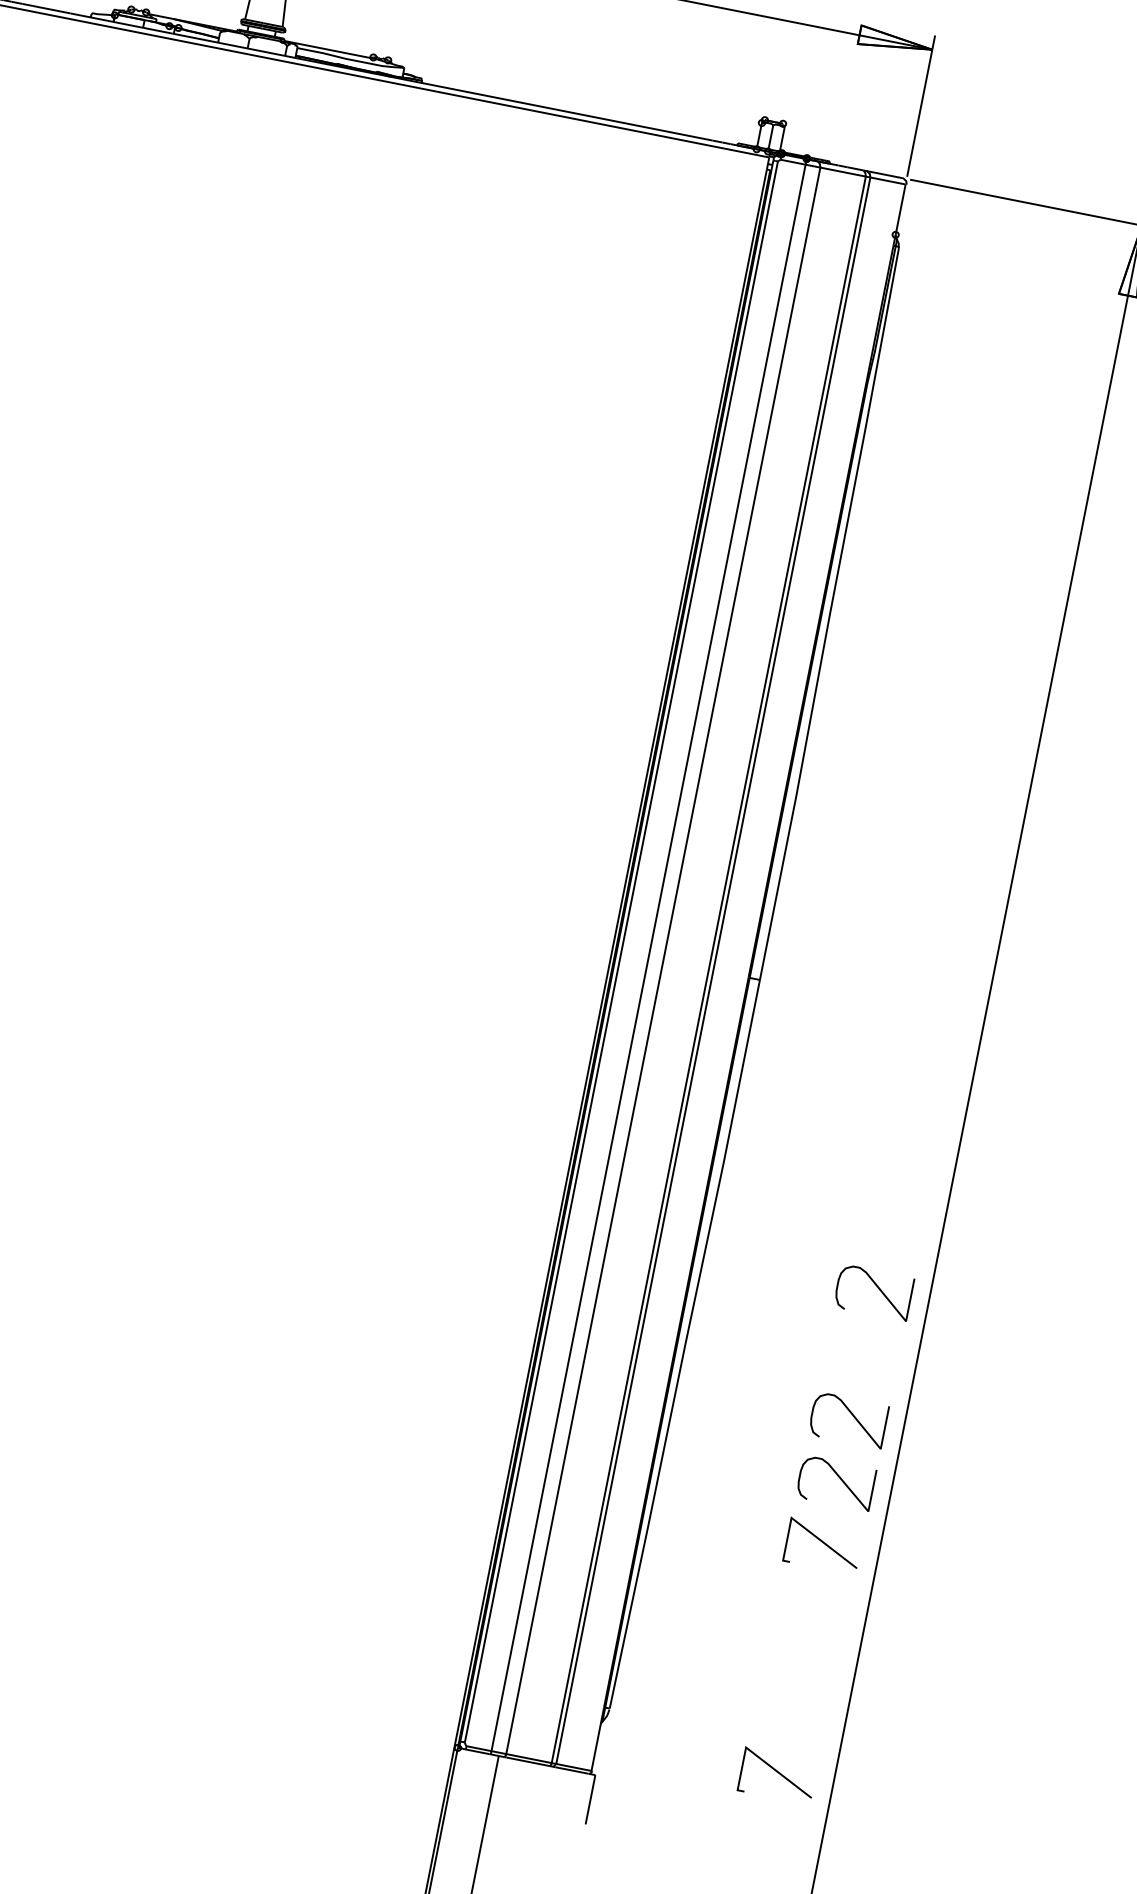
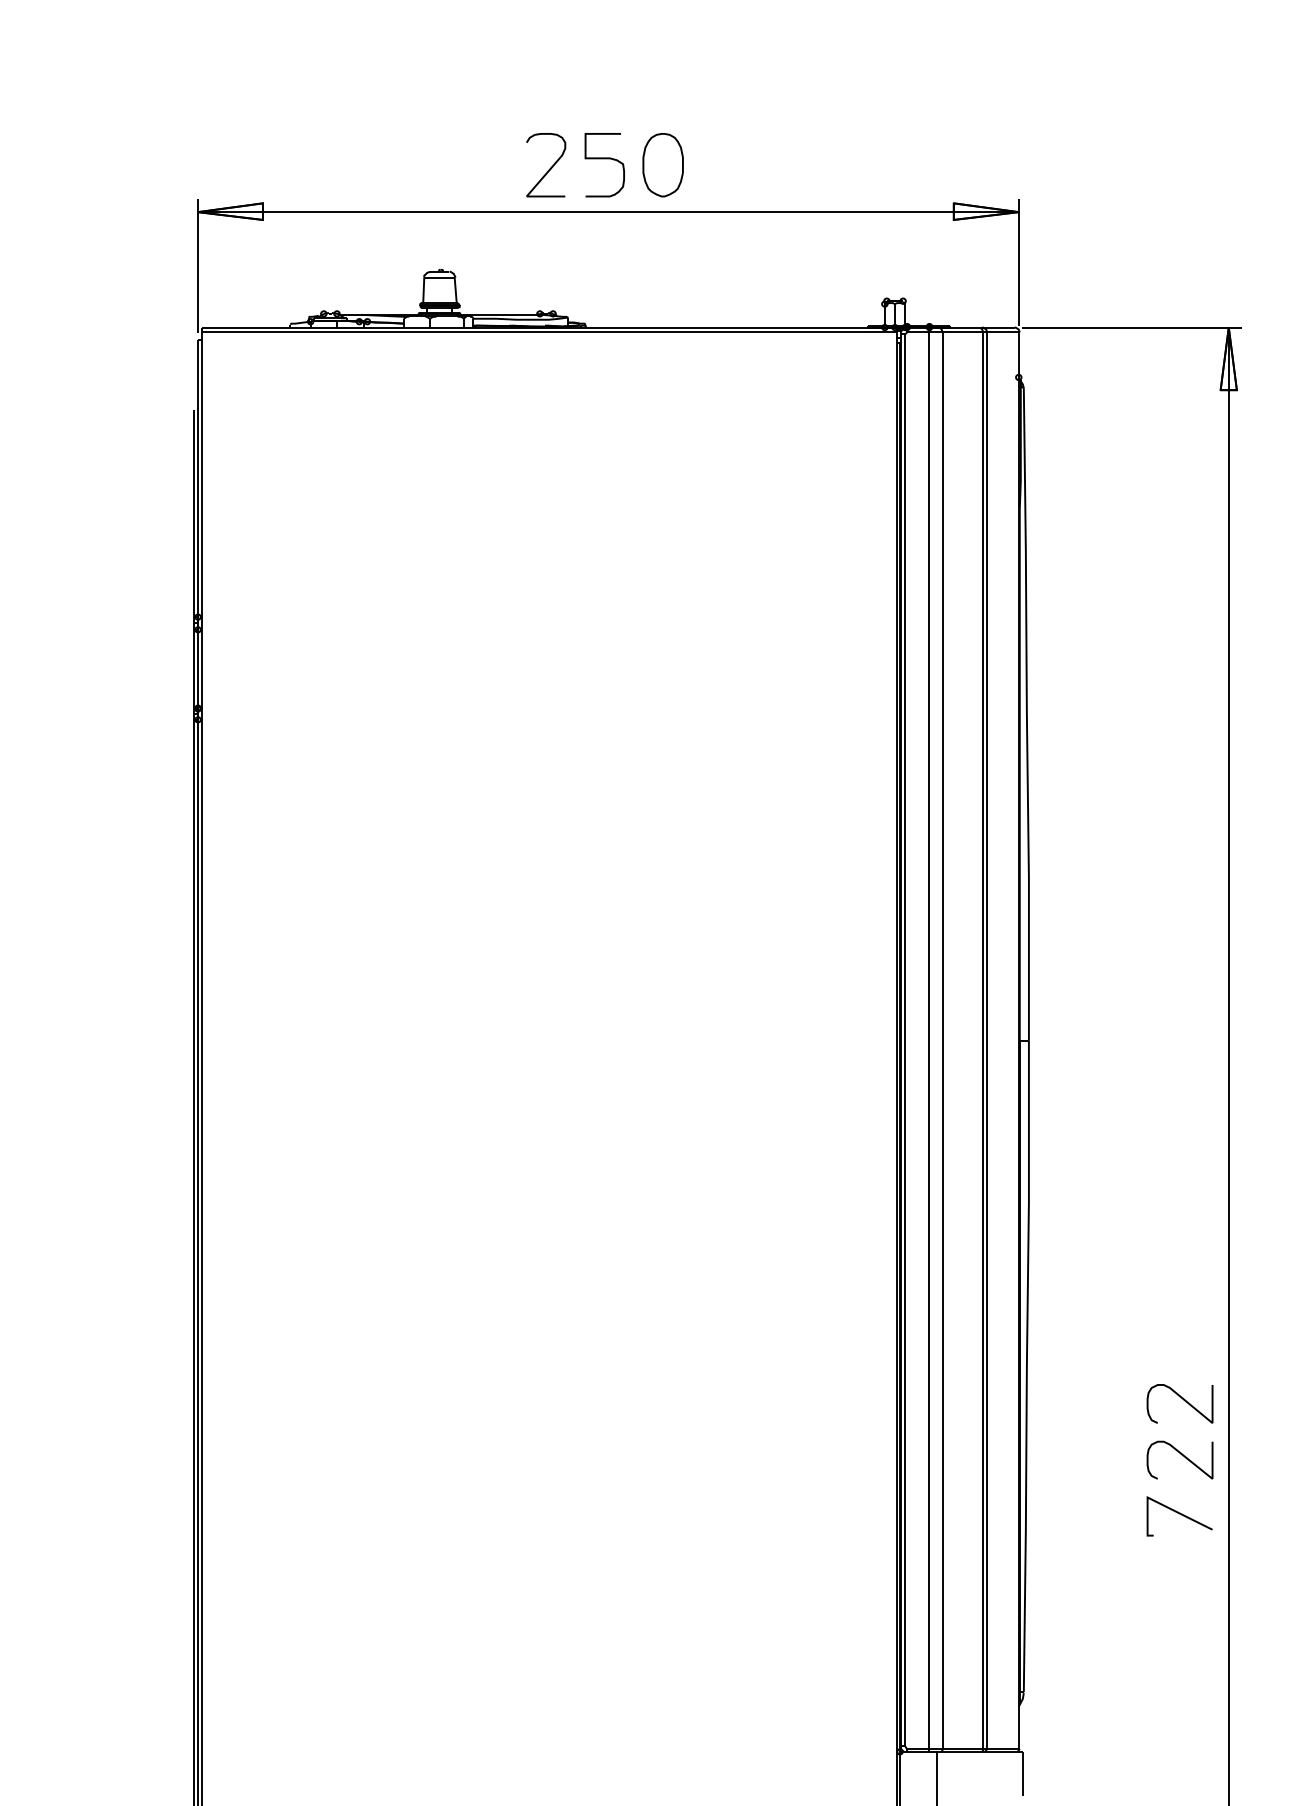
curve: (877, 1288) -> (1182, 1285), removed
curve: (778, 1773) -> (1179, 1719), removed

